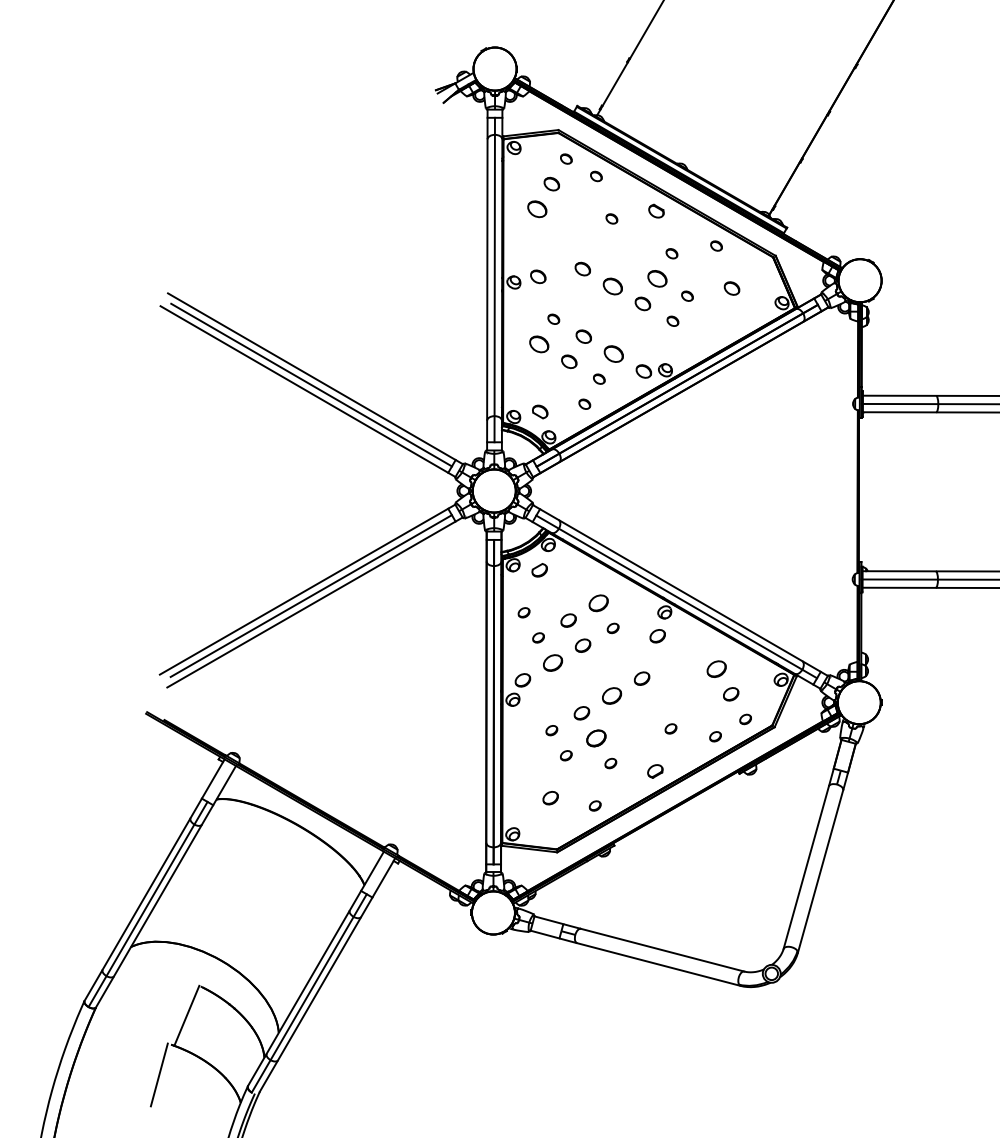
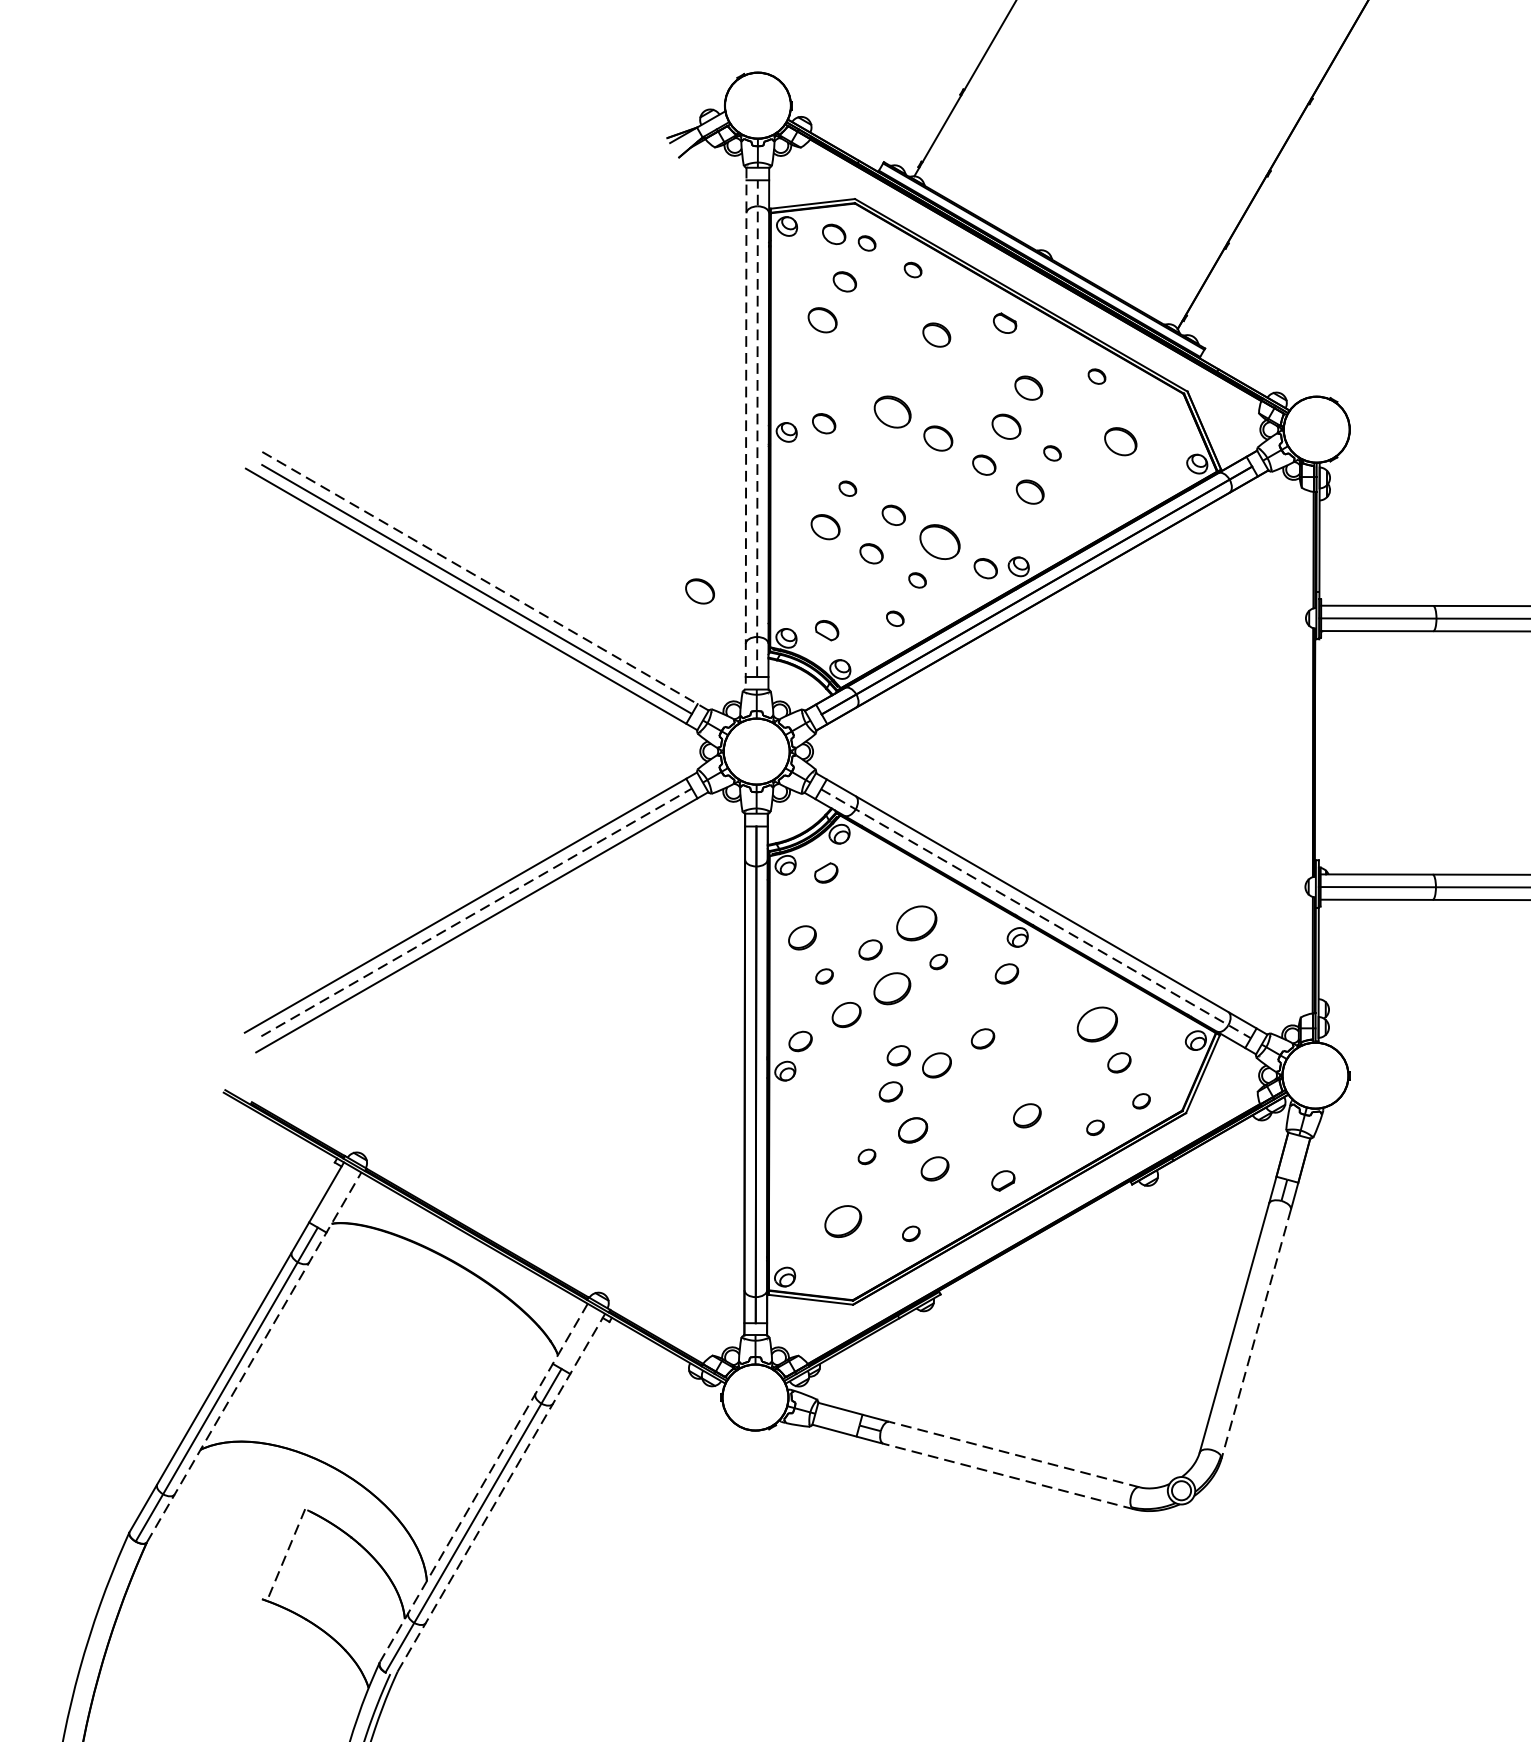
part: (544, 152) -> (833, 233), added
part: (611, 218) -> (936, 334), size x1.6
part: (671, 253) -> (1028, 388), size x1.6
part: (582, 268) -> (891, 410), size x1.6
line: (494, 279) -> (757, 427), solid -> dashed
line: (487, 280) -> (746, 429), solid -> dashed
part: (731, 288) -> (1119, 441), size x1.4
part: (672, 320) -> (1029, 490), size x1.6
part: (613, 353) -> (939, 541), size x1.4
line: (315, 378) -> (483, 579), solid -> dashed
part: (457, 386) -> (700, 591), added
line: (311, 595) -> (476, 911), solid -> dashed
line: (677, 597) -> (1037, 914), solid -> dashed
part: (598, 603) -> (916, 923), size x1.4
part: (523, 612) -> (801, 937), size x1.6
part: (583, 645) -> (893, 988), size x1.6
part: (716, 668) -> (1096, 1023), size x1.4
part: (587, 689) -> (899, 1055), added
part: (670, 728) -> (1026, 1115), size x1.6
part: (551, 730) -> (844, 1118), removed
part: (610, 763) -> (934, 1168), size x1.6
part: (550, 798) -> (842, 1222), size x1.6
line: (820, 872) -> (1256, 1335), solid -> dashed
line: (165, 886) -> (253, 1357), solid -> dashed
line: (662, 950) -> (1014, 1455), solid -> dashed
line: (658, 964) -> (1008, 1476), solid -> dashed
line: (315, 969) -> (483, 1484), solid -> dashed
line: (327, 974) -> (501, 1491), solid -> dashed
line: (186, 1016) -> (285, 1556), solid -> dashed
line: (158, 1074) -> (242, 1644), removed

